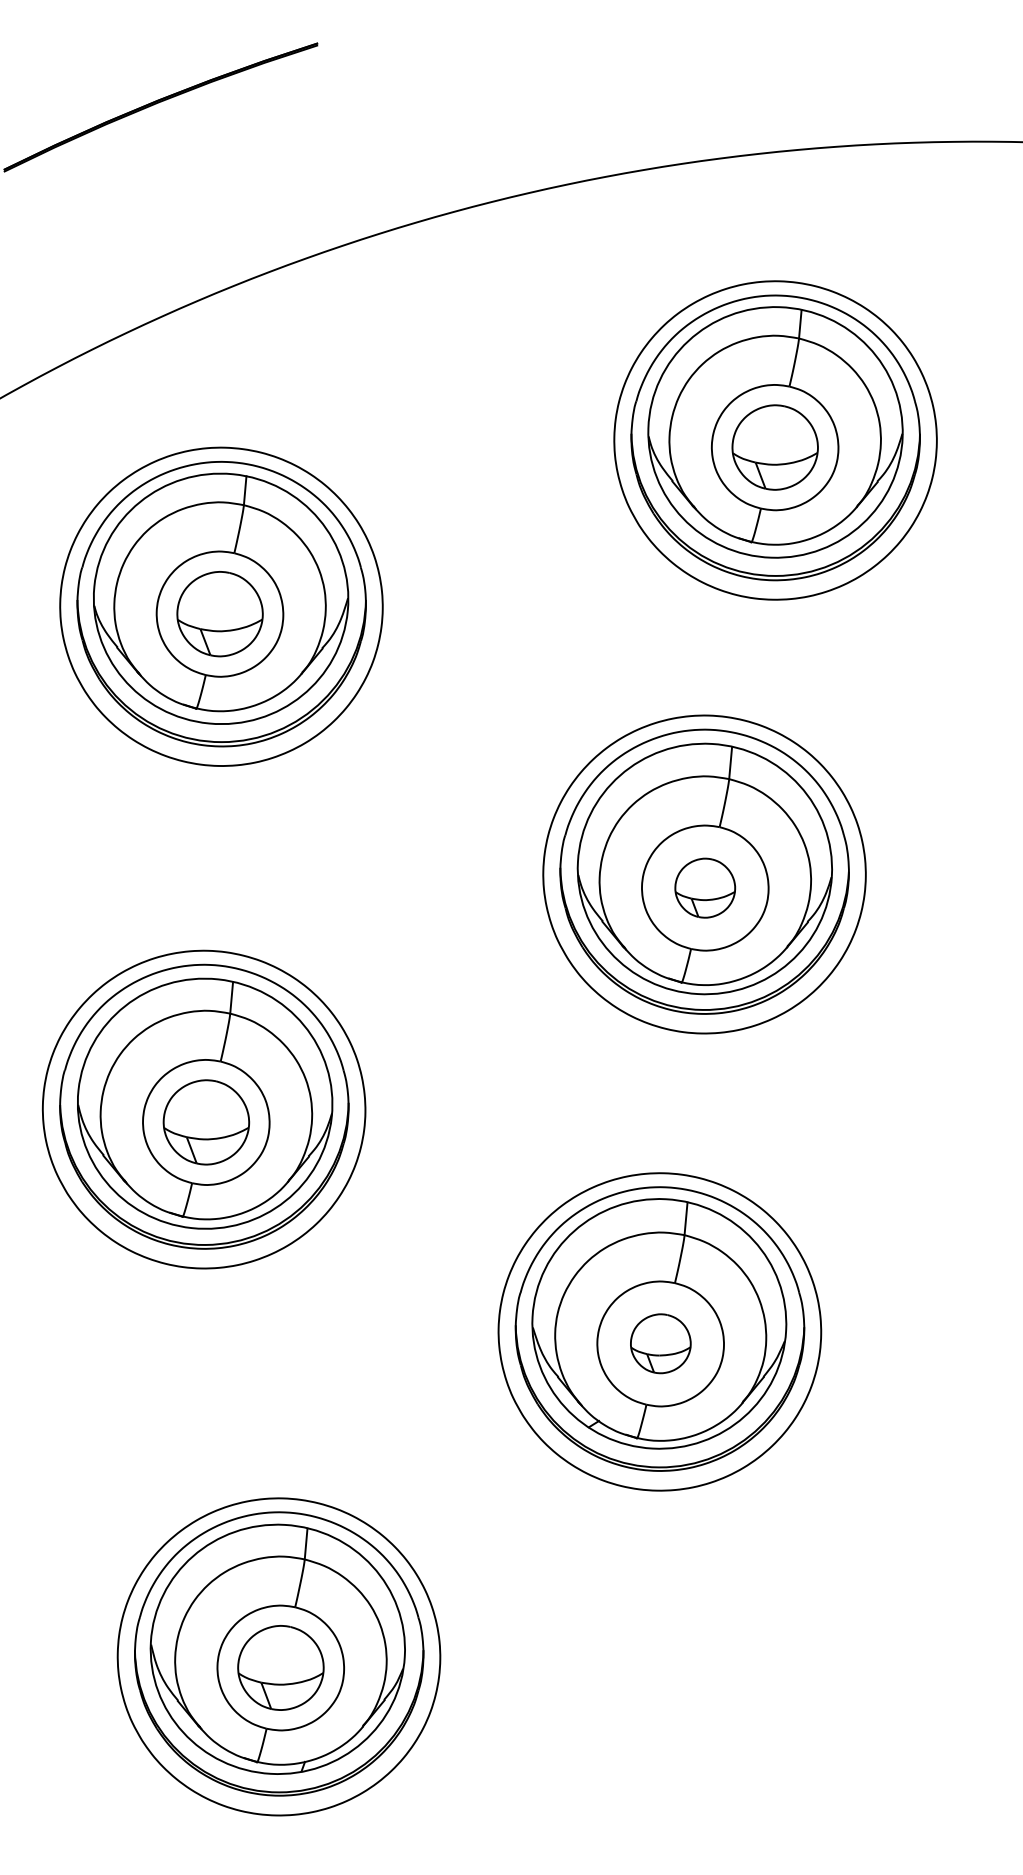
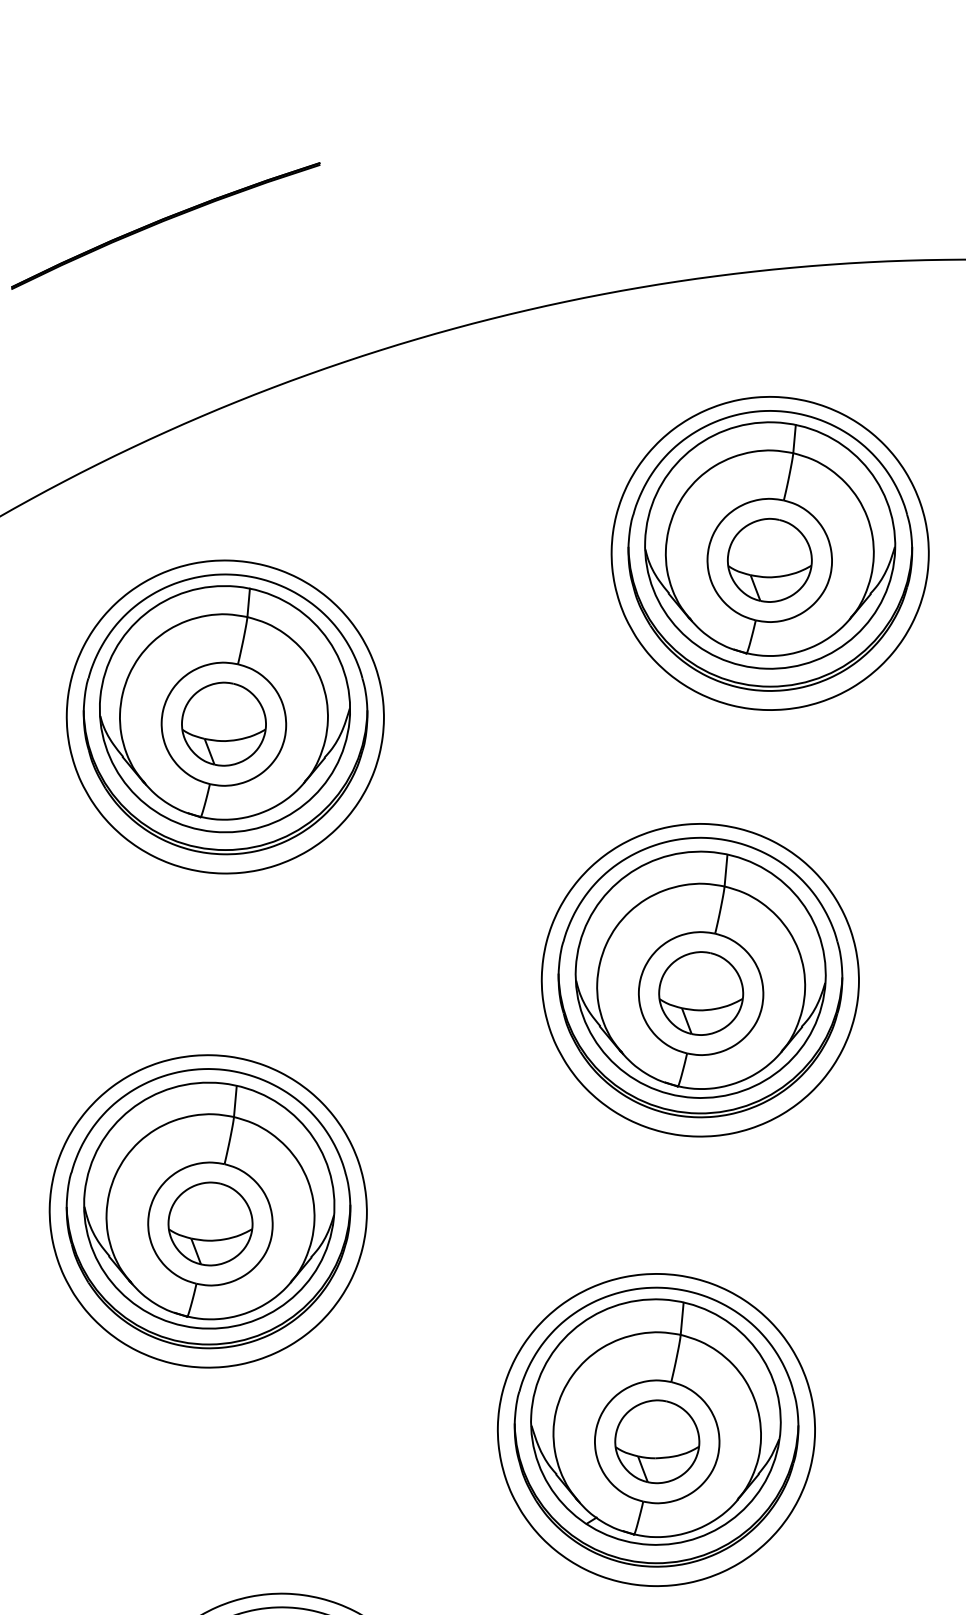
part: (704, 888) -> (700, 993), size x1.43
part: (660, 1343) -> (657, 1441), size x1.43

